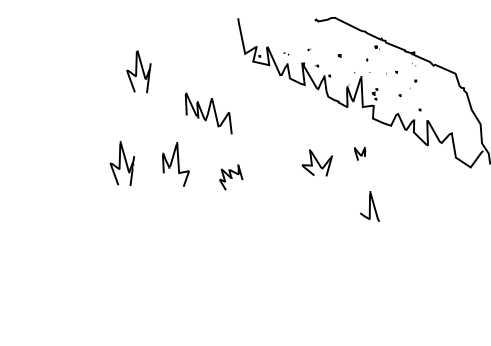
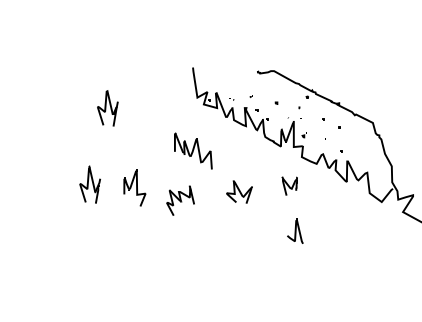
part: (208, 112) -> (193, 150), moved
part: (359, 153) -> (289, 185), size x1.67
part: (317, 162) -> (239, 191), moved
part: (231, 177) -> (180, 200), size x1.43

